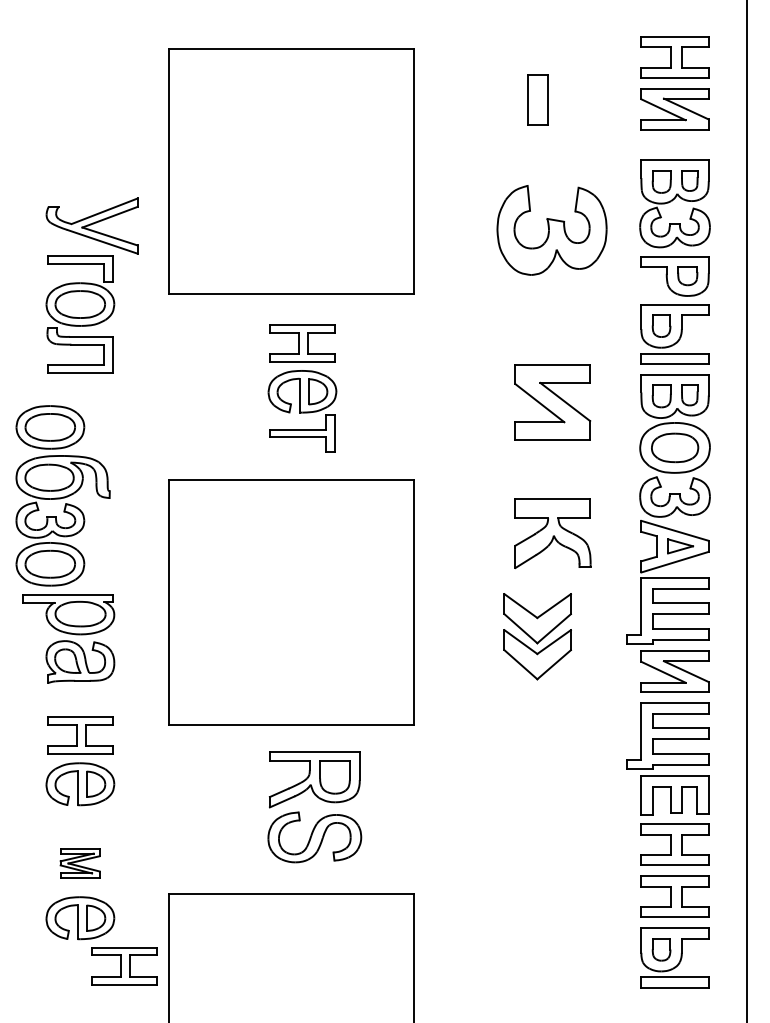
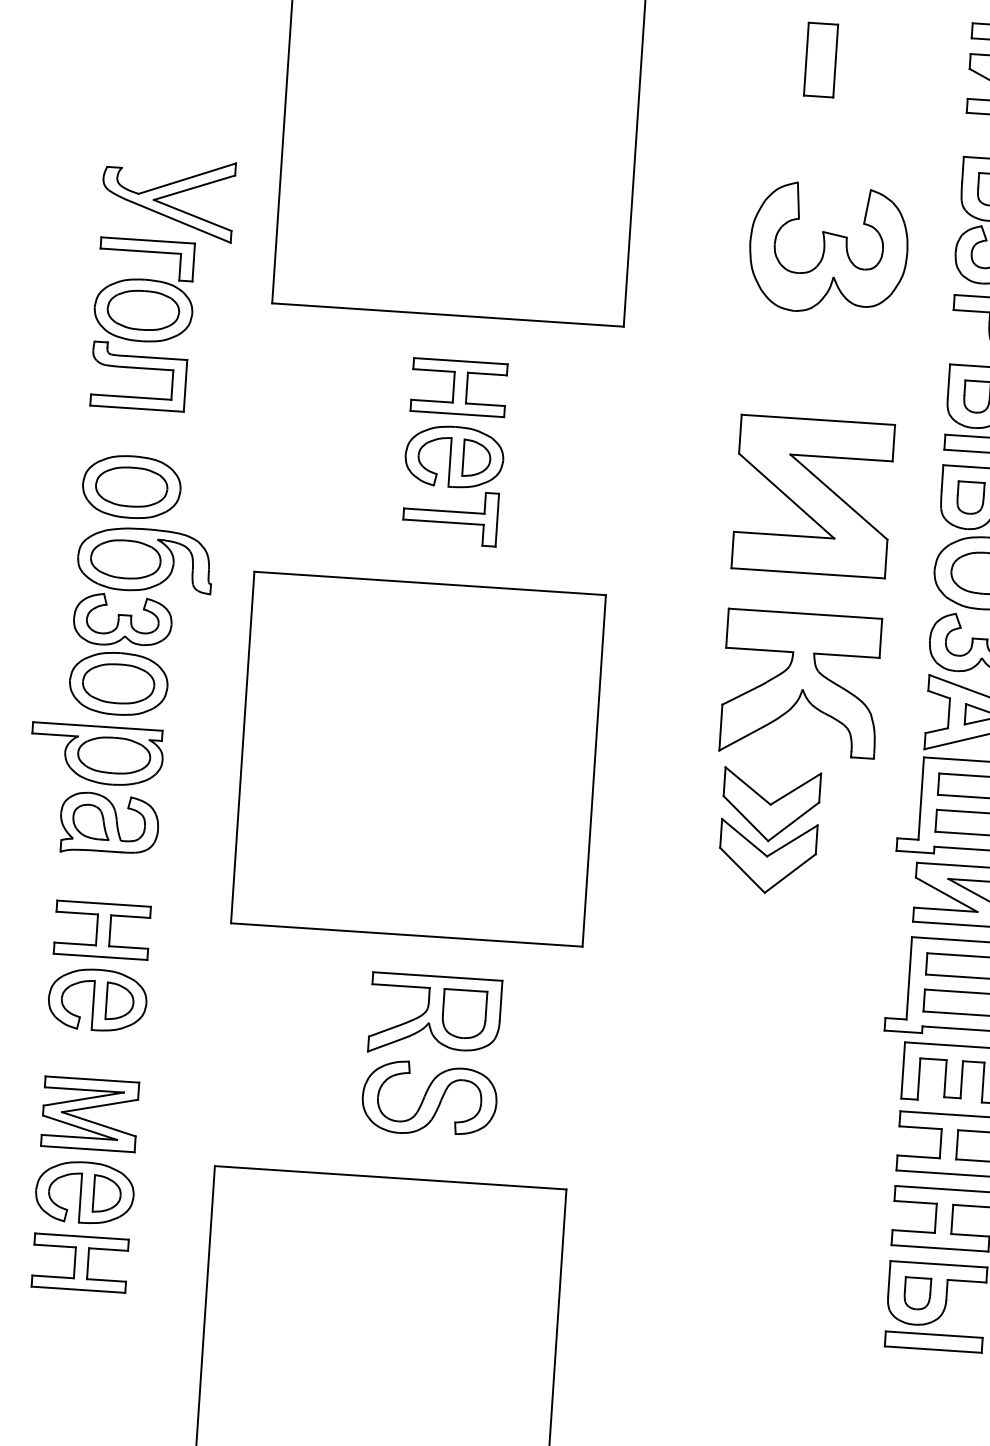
part: (552, 402) -> (812, 496), size x1.43
part: (62, 495) -> (142, 586), moved
part: (552, 533) -> (800, 684), size x1.43
part: (79, 863) -> (88, 1113), size x1.67
part: (124, 966) -> (80, 1263), moved

